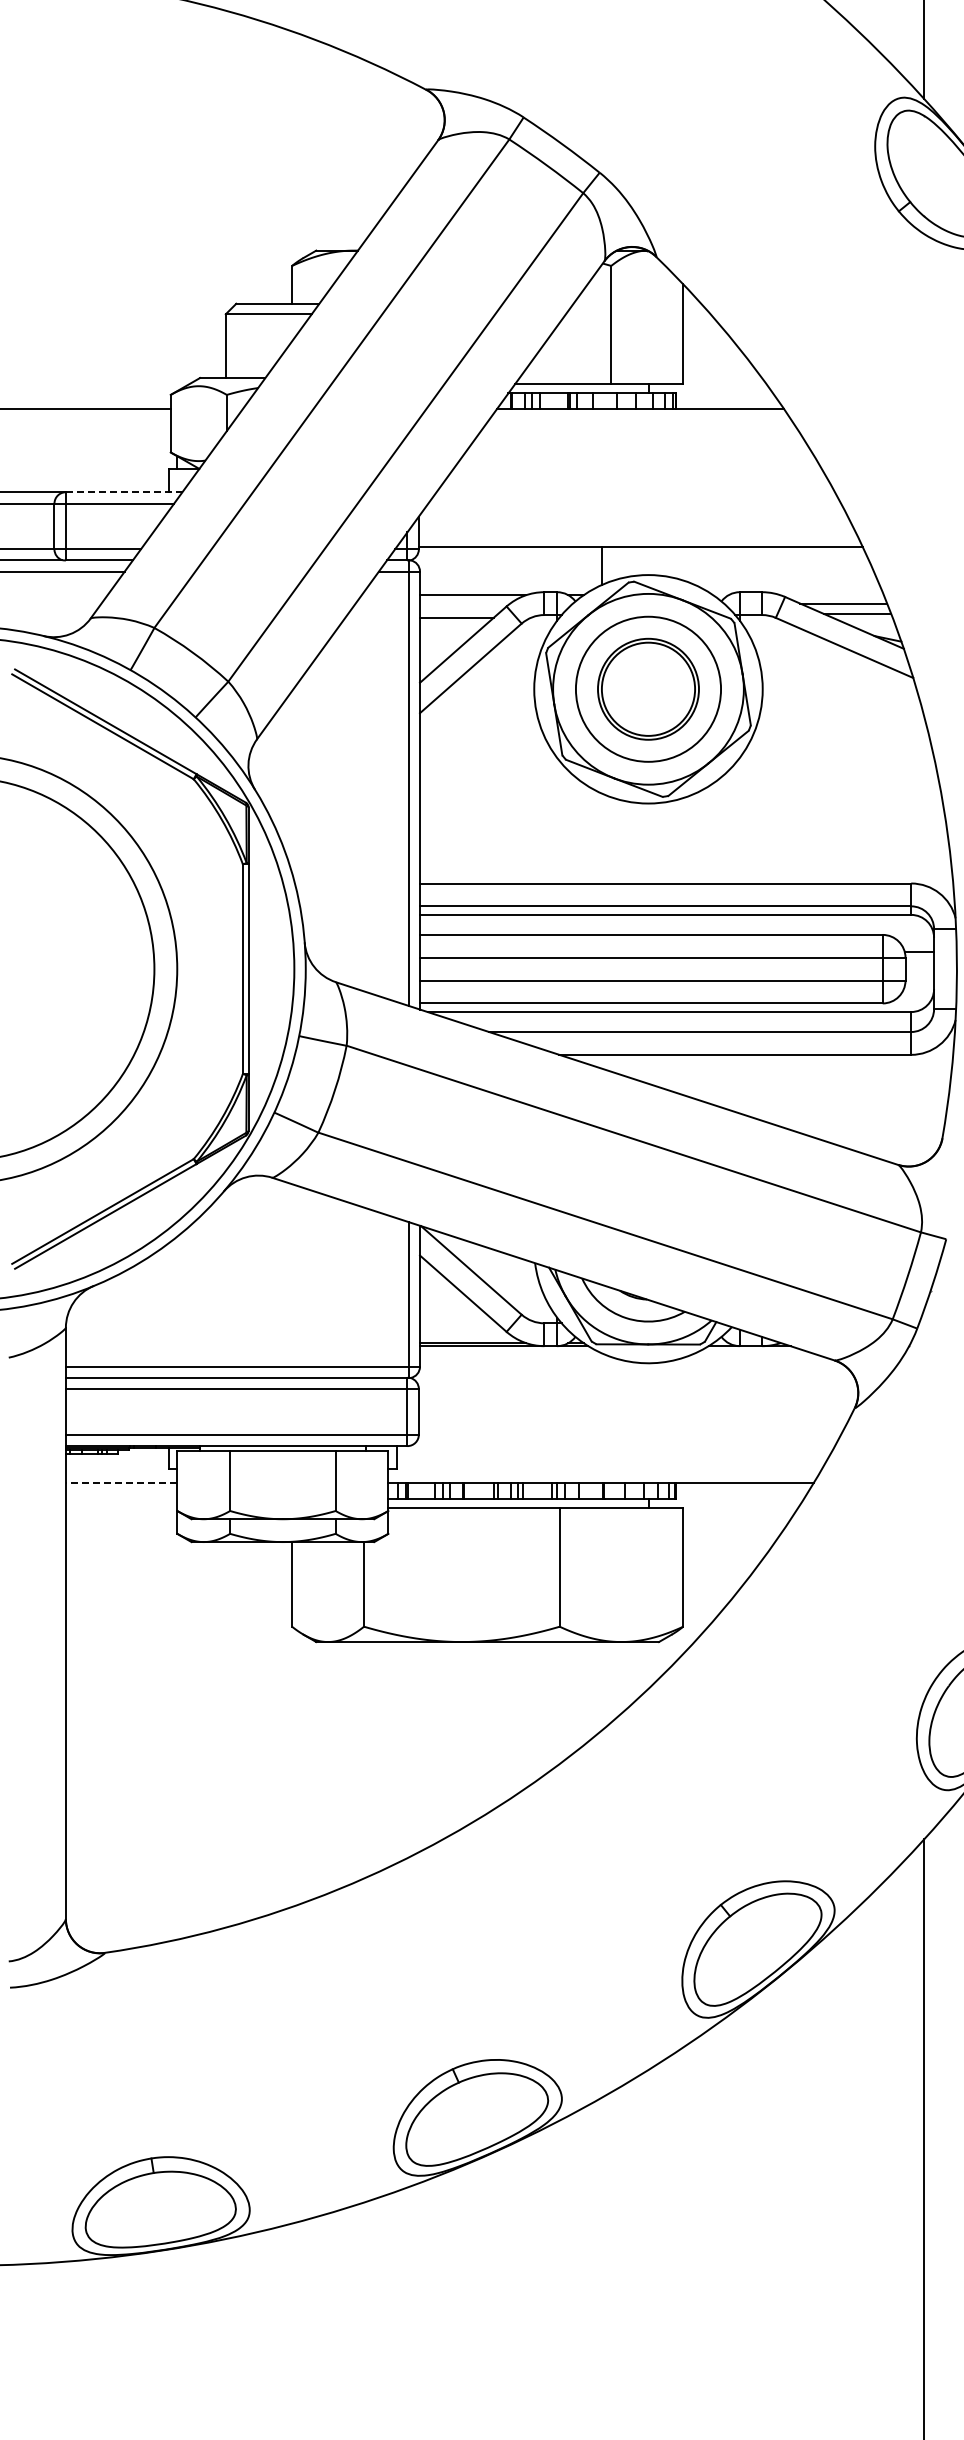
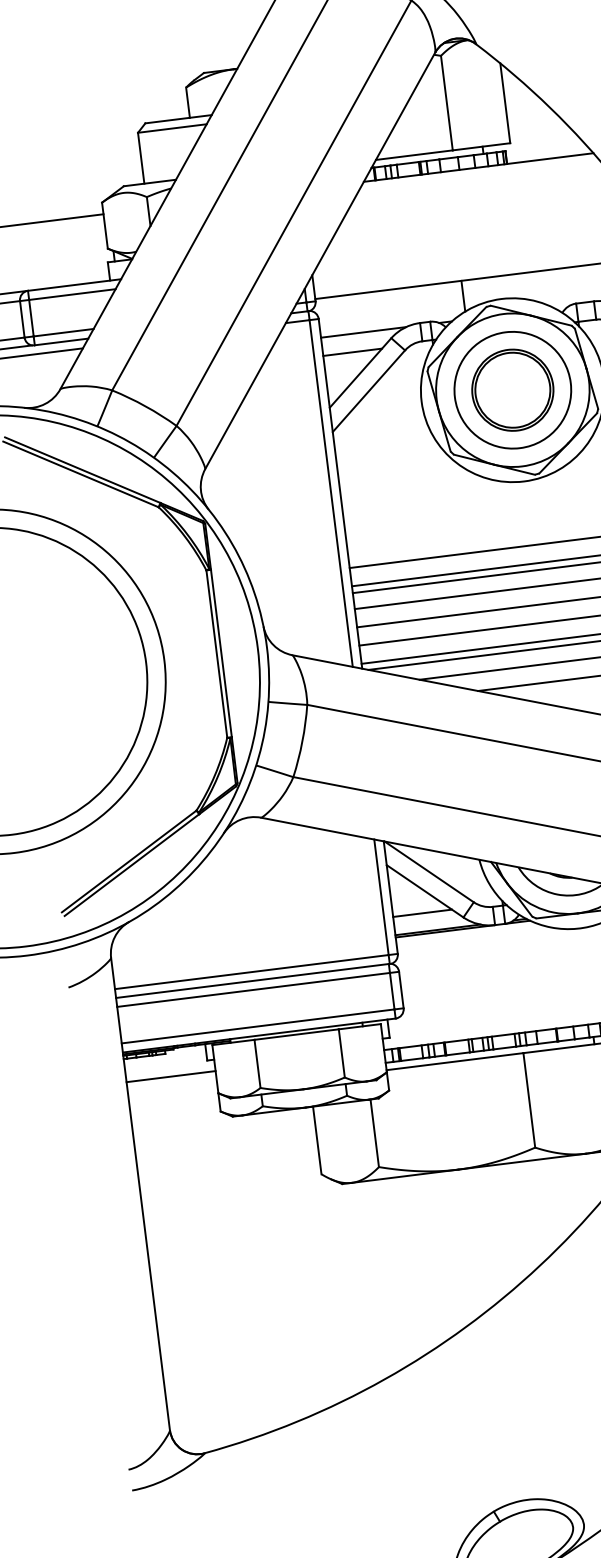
line: (123, 492) -> (74, 285), dashed -> solid
line: (456, 1320) -> (422, 913), added
line: (121, 1483) -> (171, 1076), dashed -> solid

